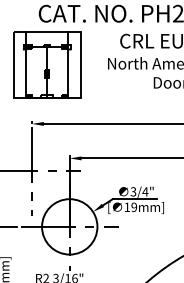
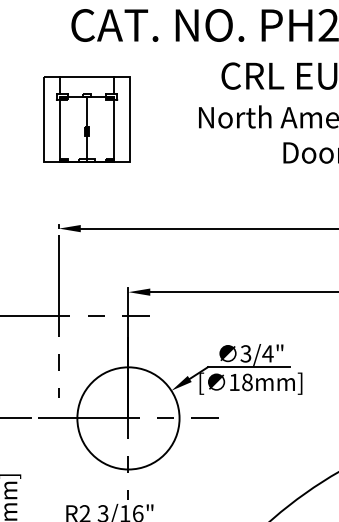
part: (47, 64) -> (87, 119), size x0.7
text: (134, 206) -> (247, 380), 19mm] -> 18mm]

